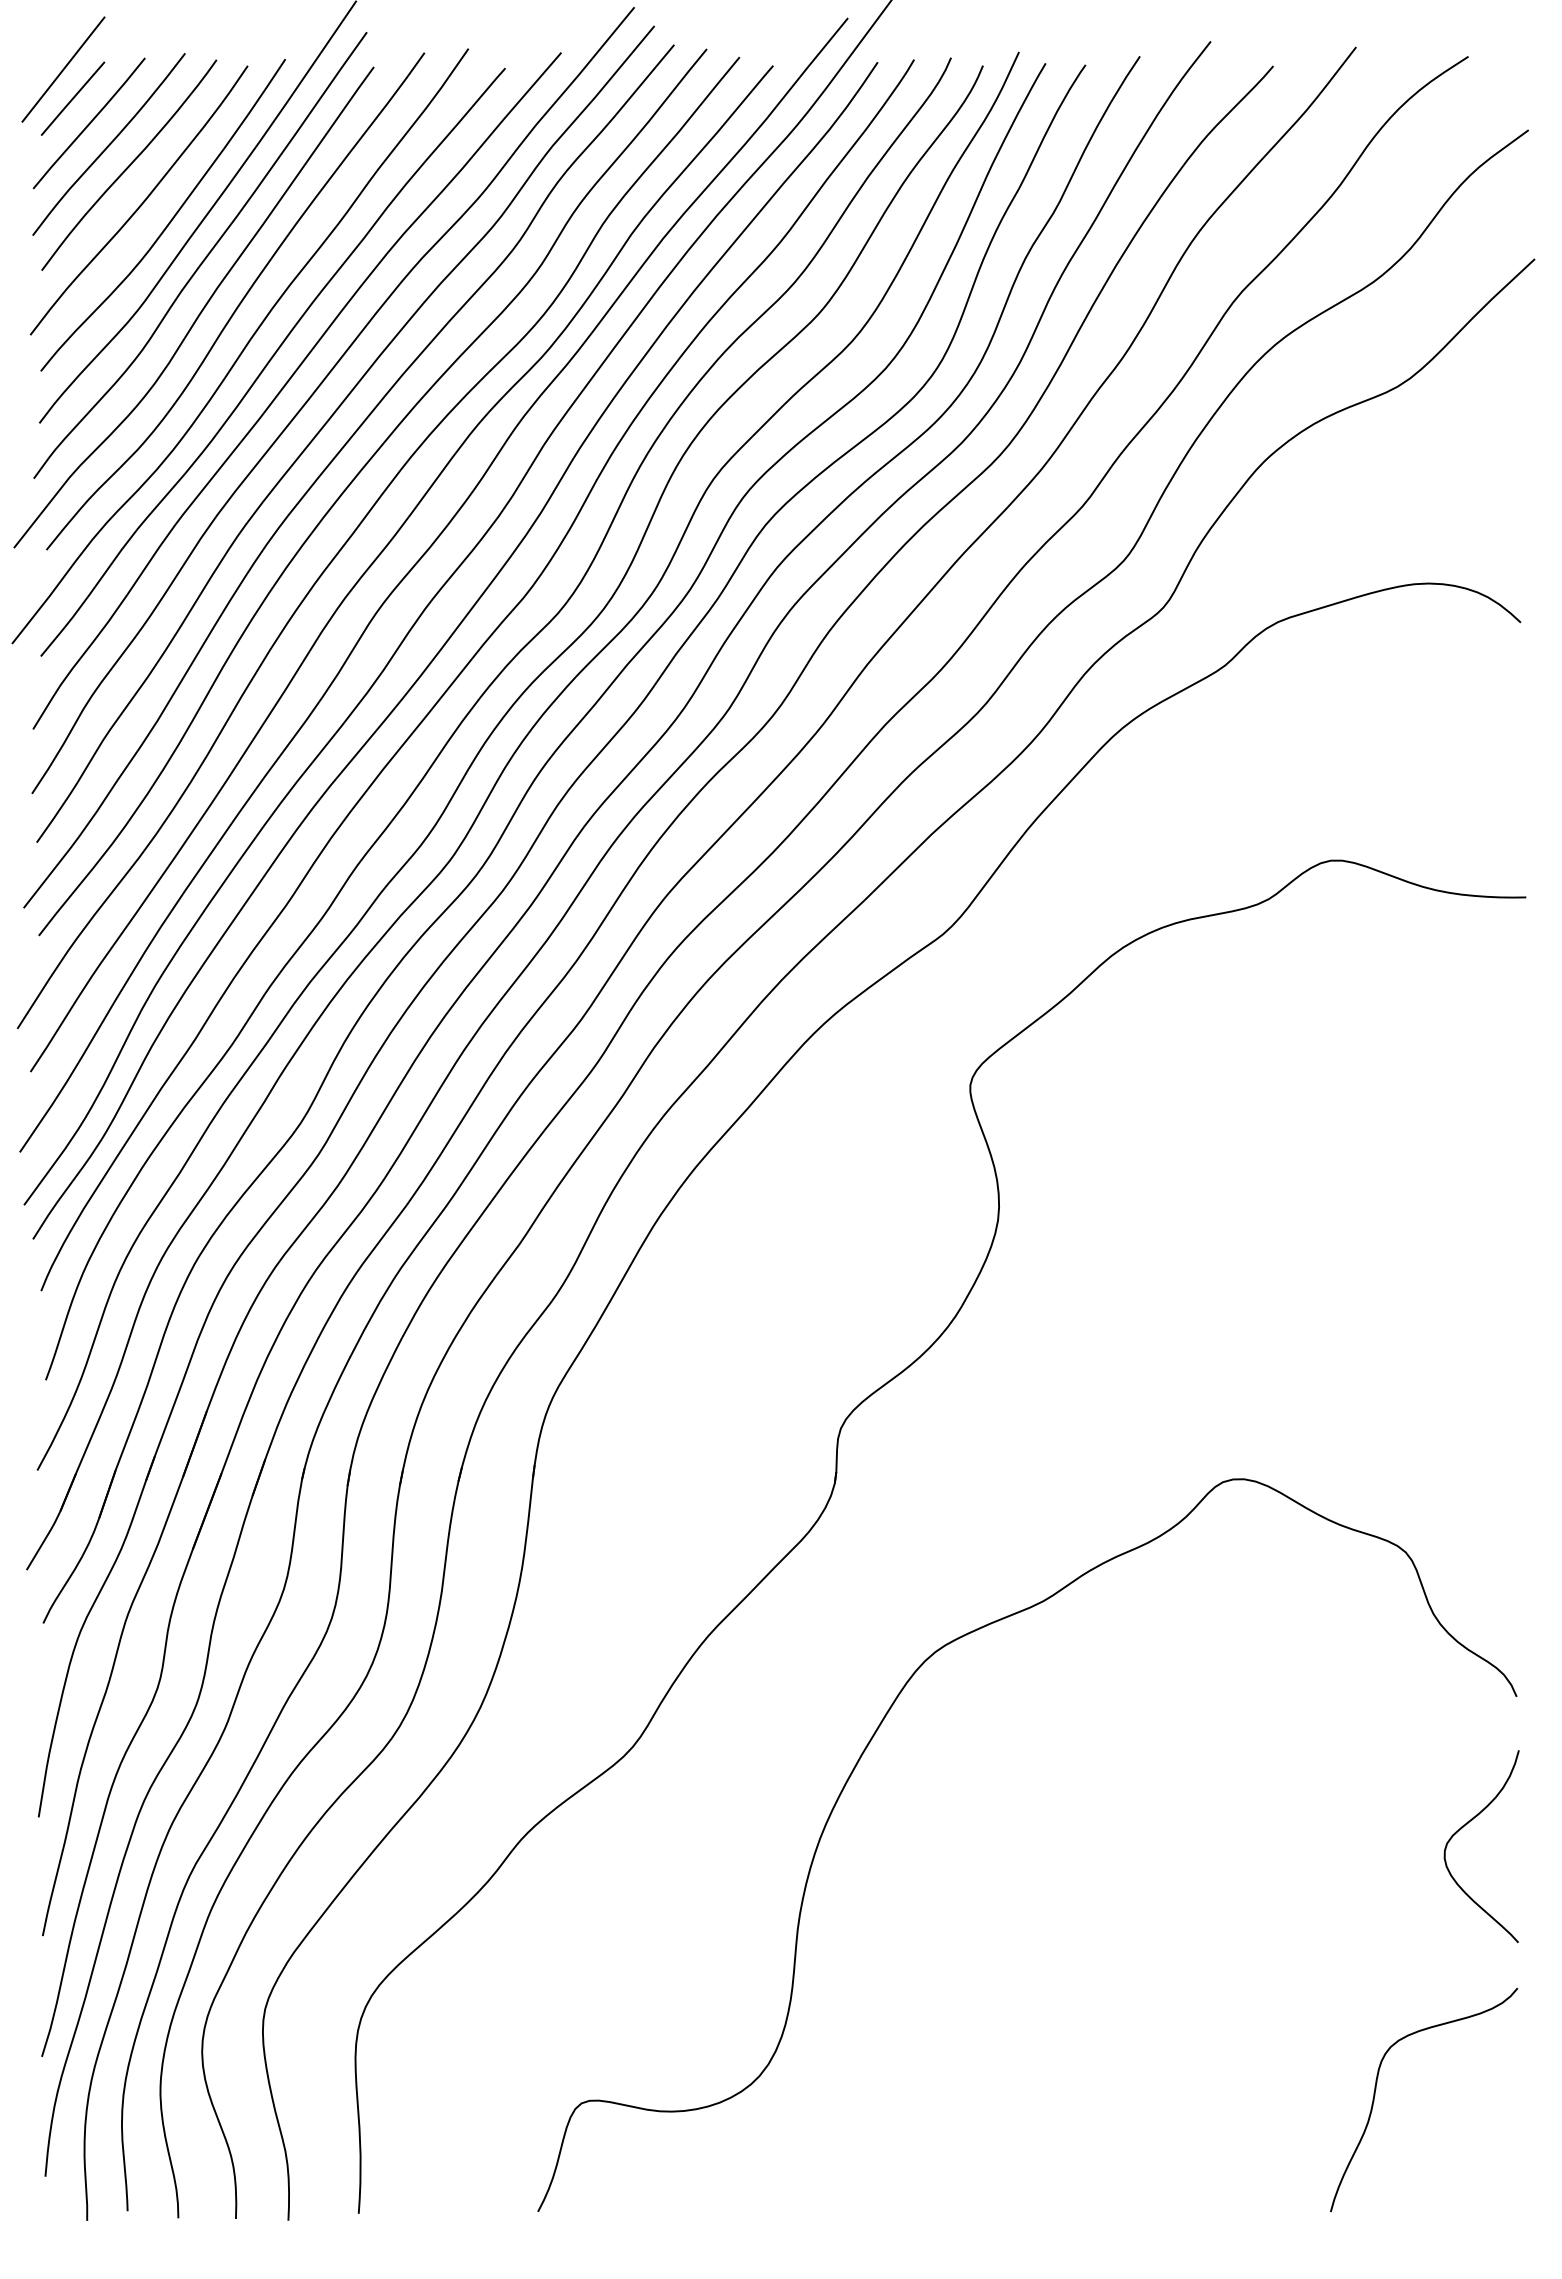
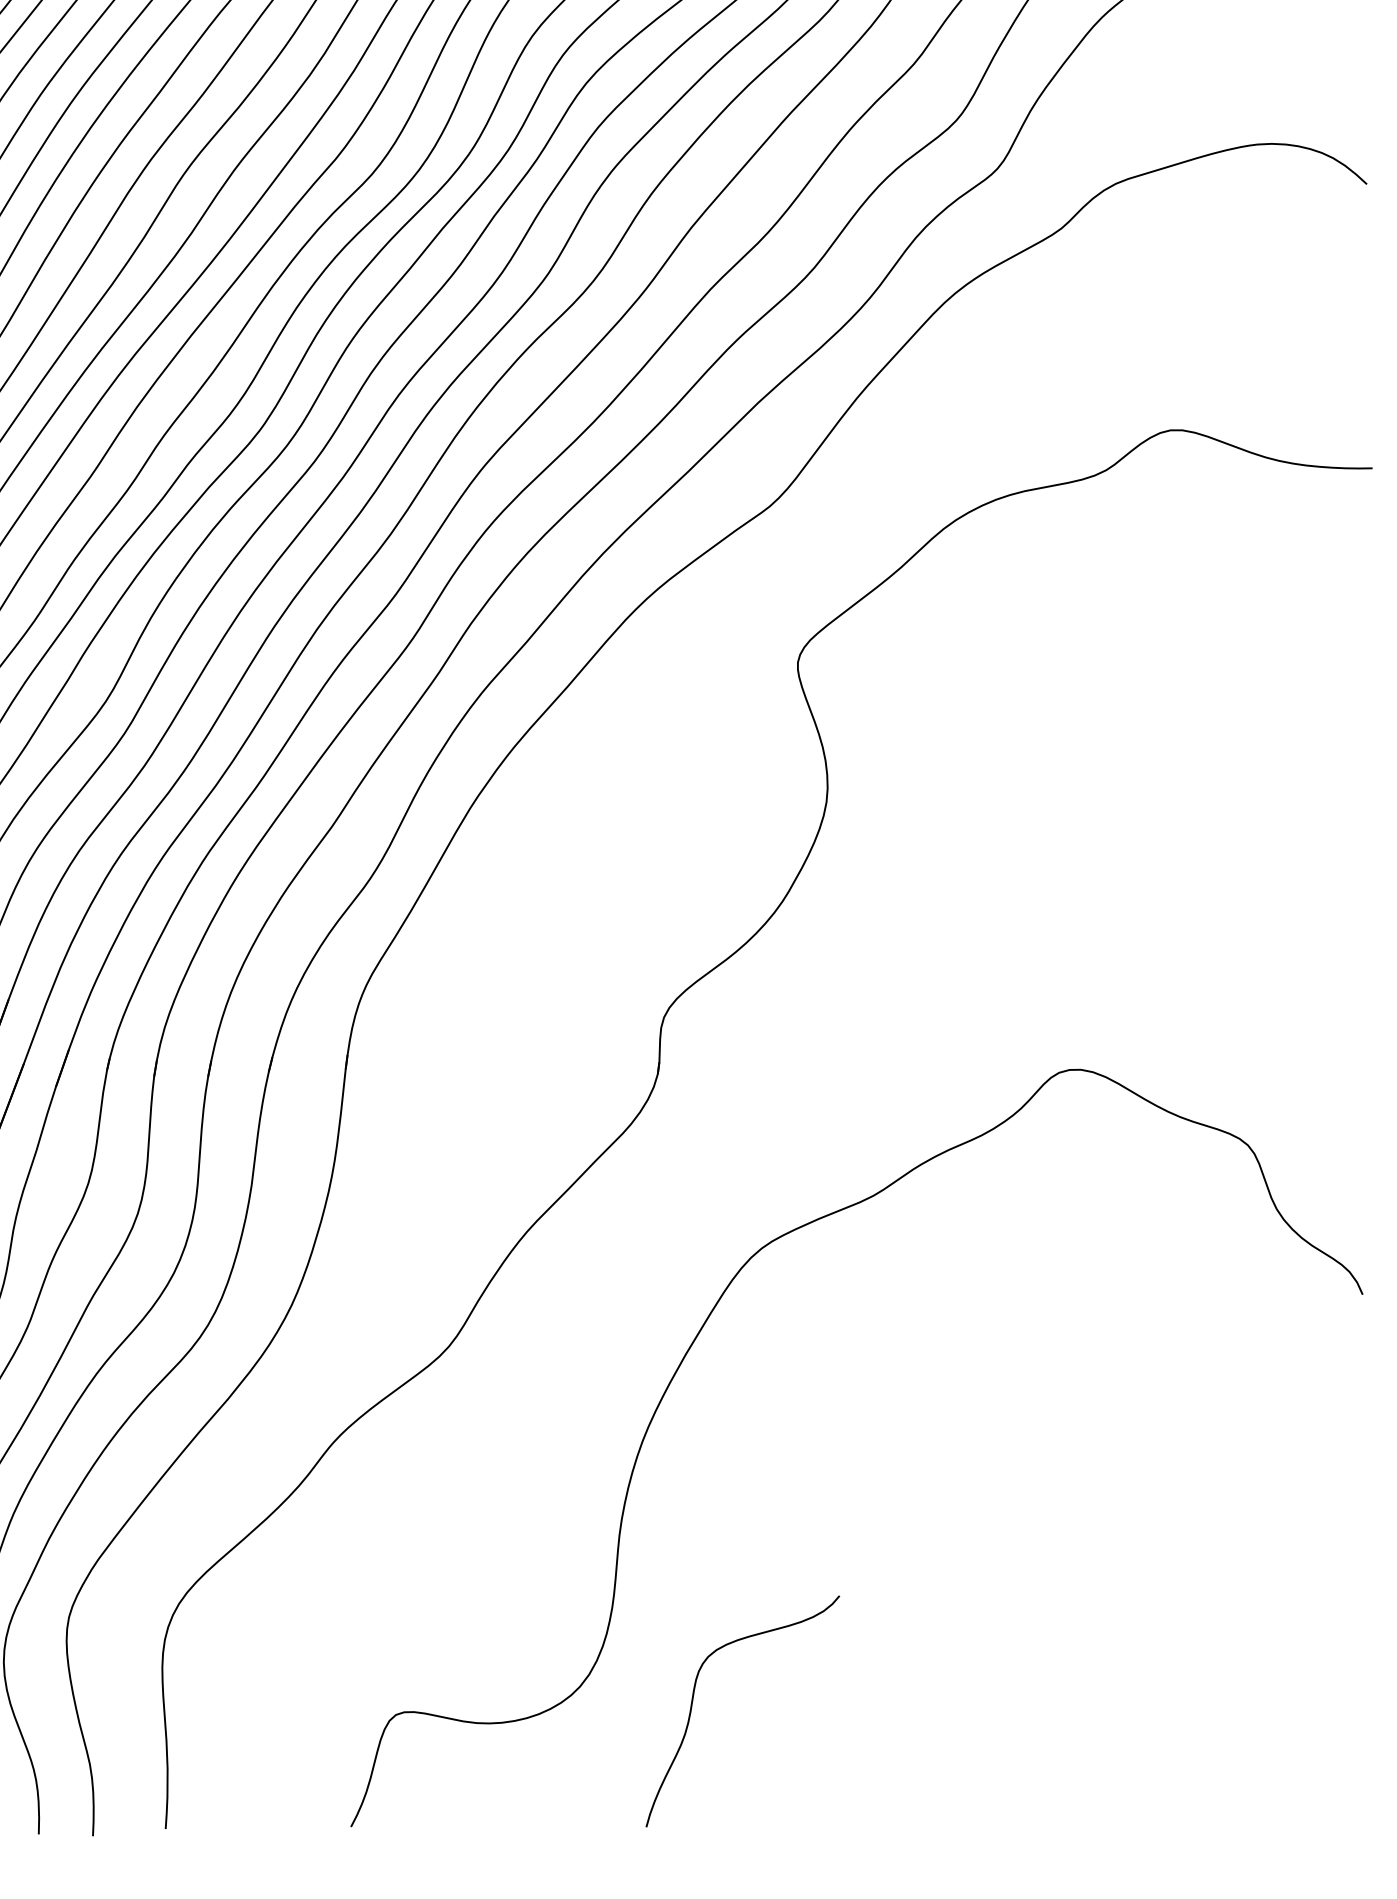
curve: (1466, 1825) -> (1310, 1427), removed
curve: (1376, 2089) -> (693, 1700), moved

